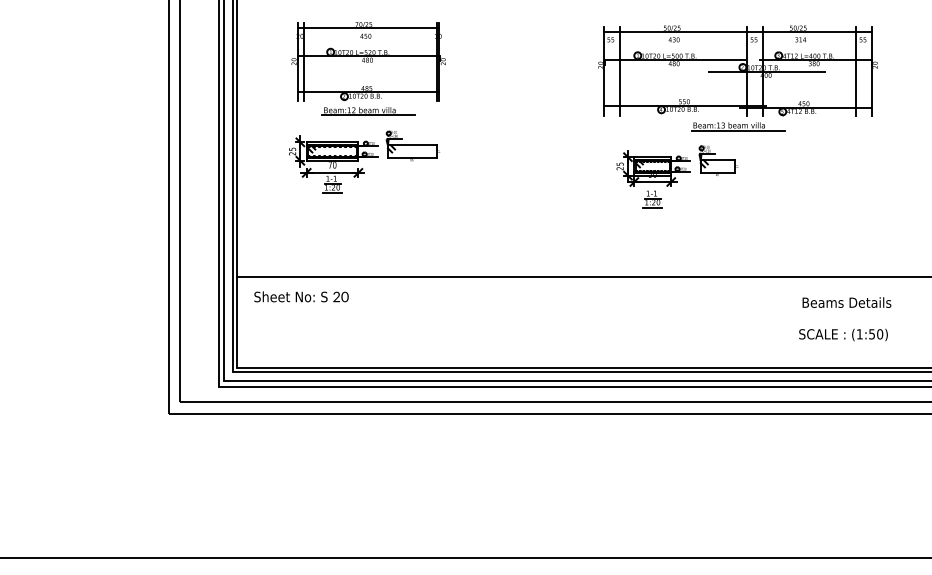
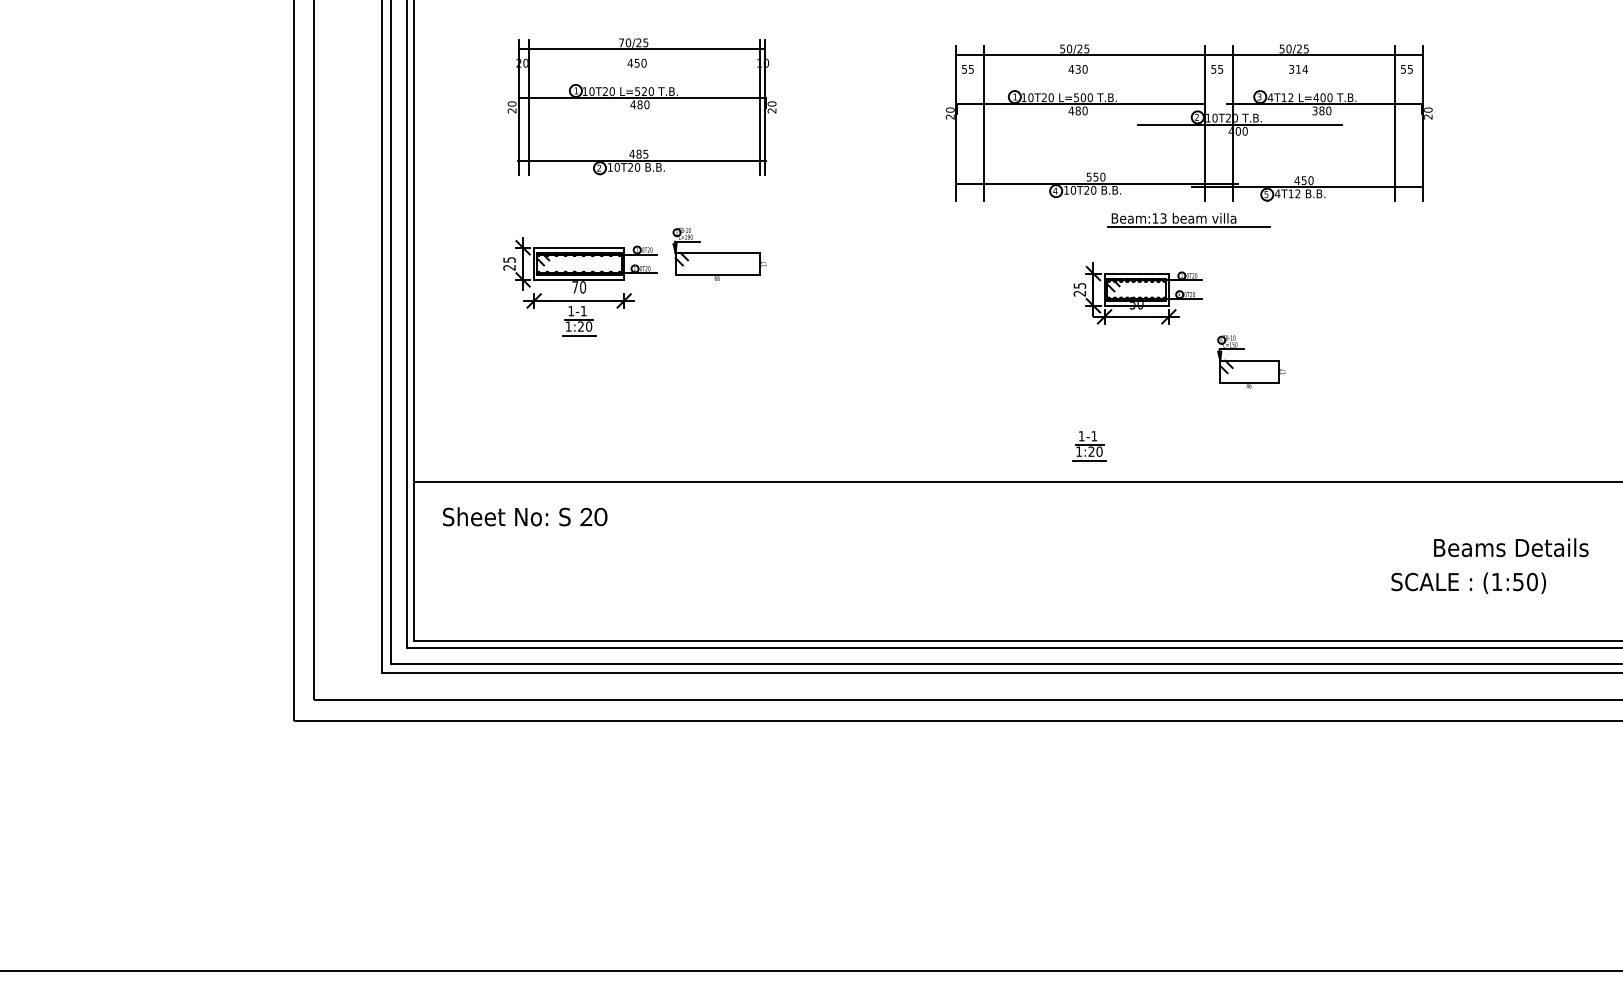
part: (737, 78) -> (1188, 136), moved
part: (368, 111) -> (641, 194), removed
part: (718, 160) -> (1251, 361), moved
part: (652, 199) -> (1089, 446), moved
text: (846, 302) -> (1510, 547), moved

